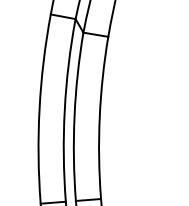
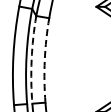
arc: (74, 116) -> (31, 59), solid -> dashed
arc: (99, 118) -> (44, 60), solid -> dashed

